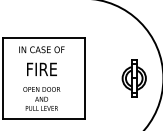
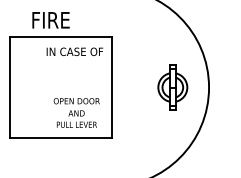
text: (41, 49) -> (74, 51), moved
text: (41, 69) -> (50, 20), moved
text: (41, 98) -> (76, 112), moved

